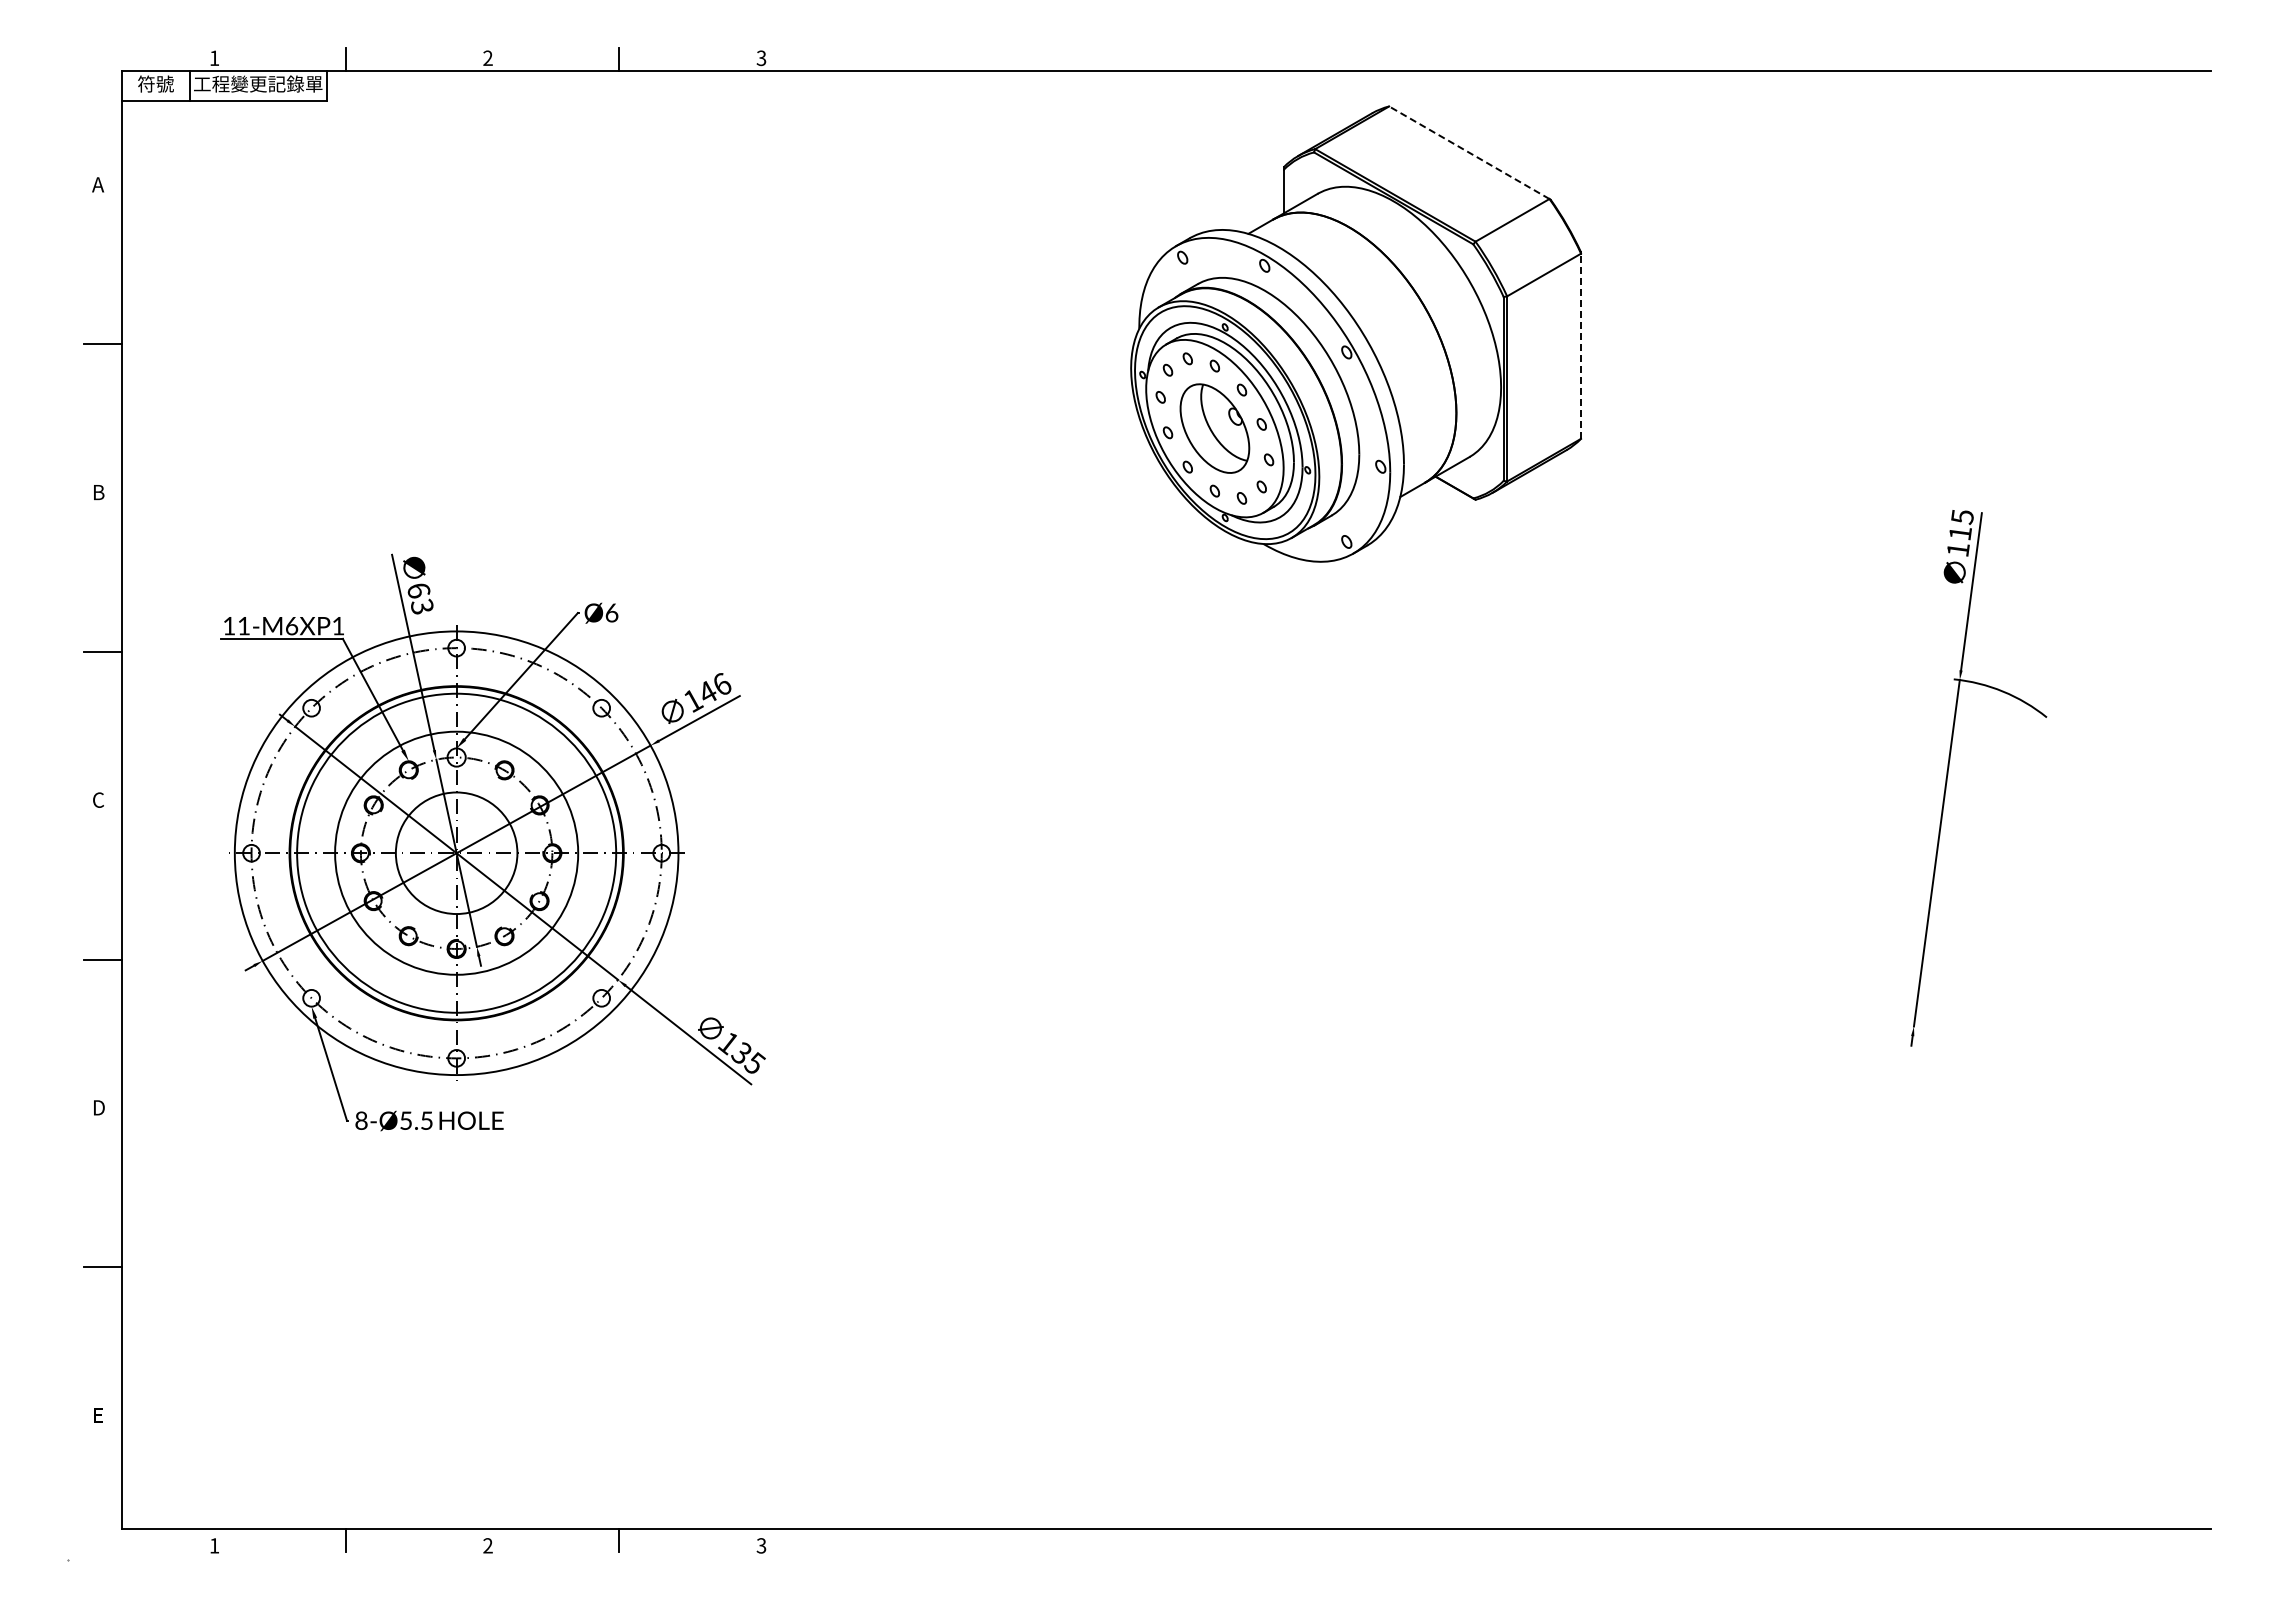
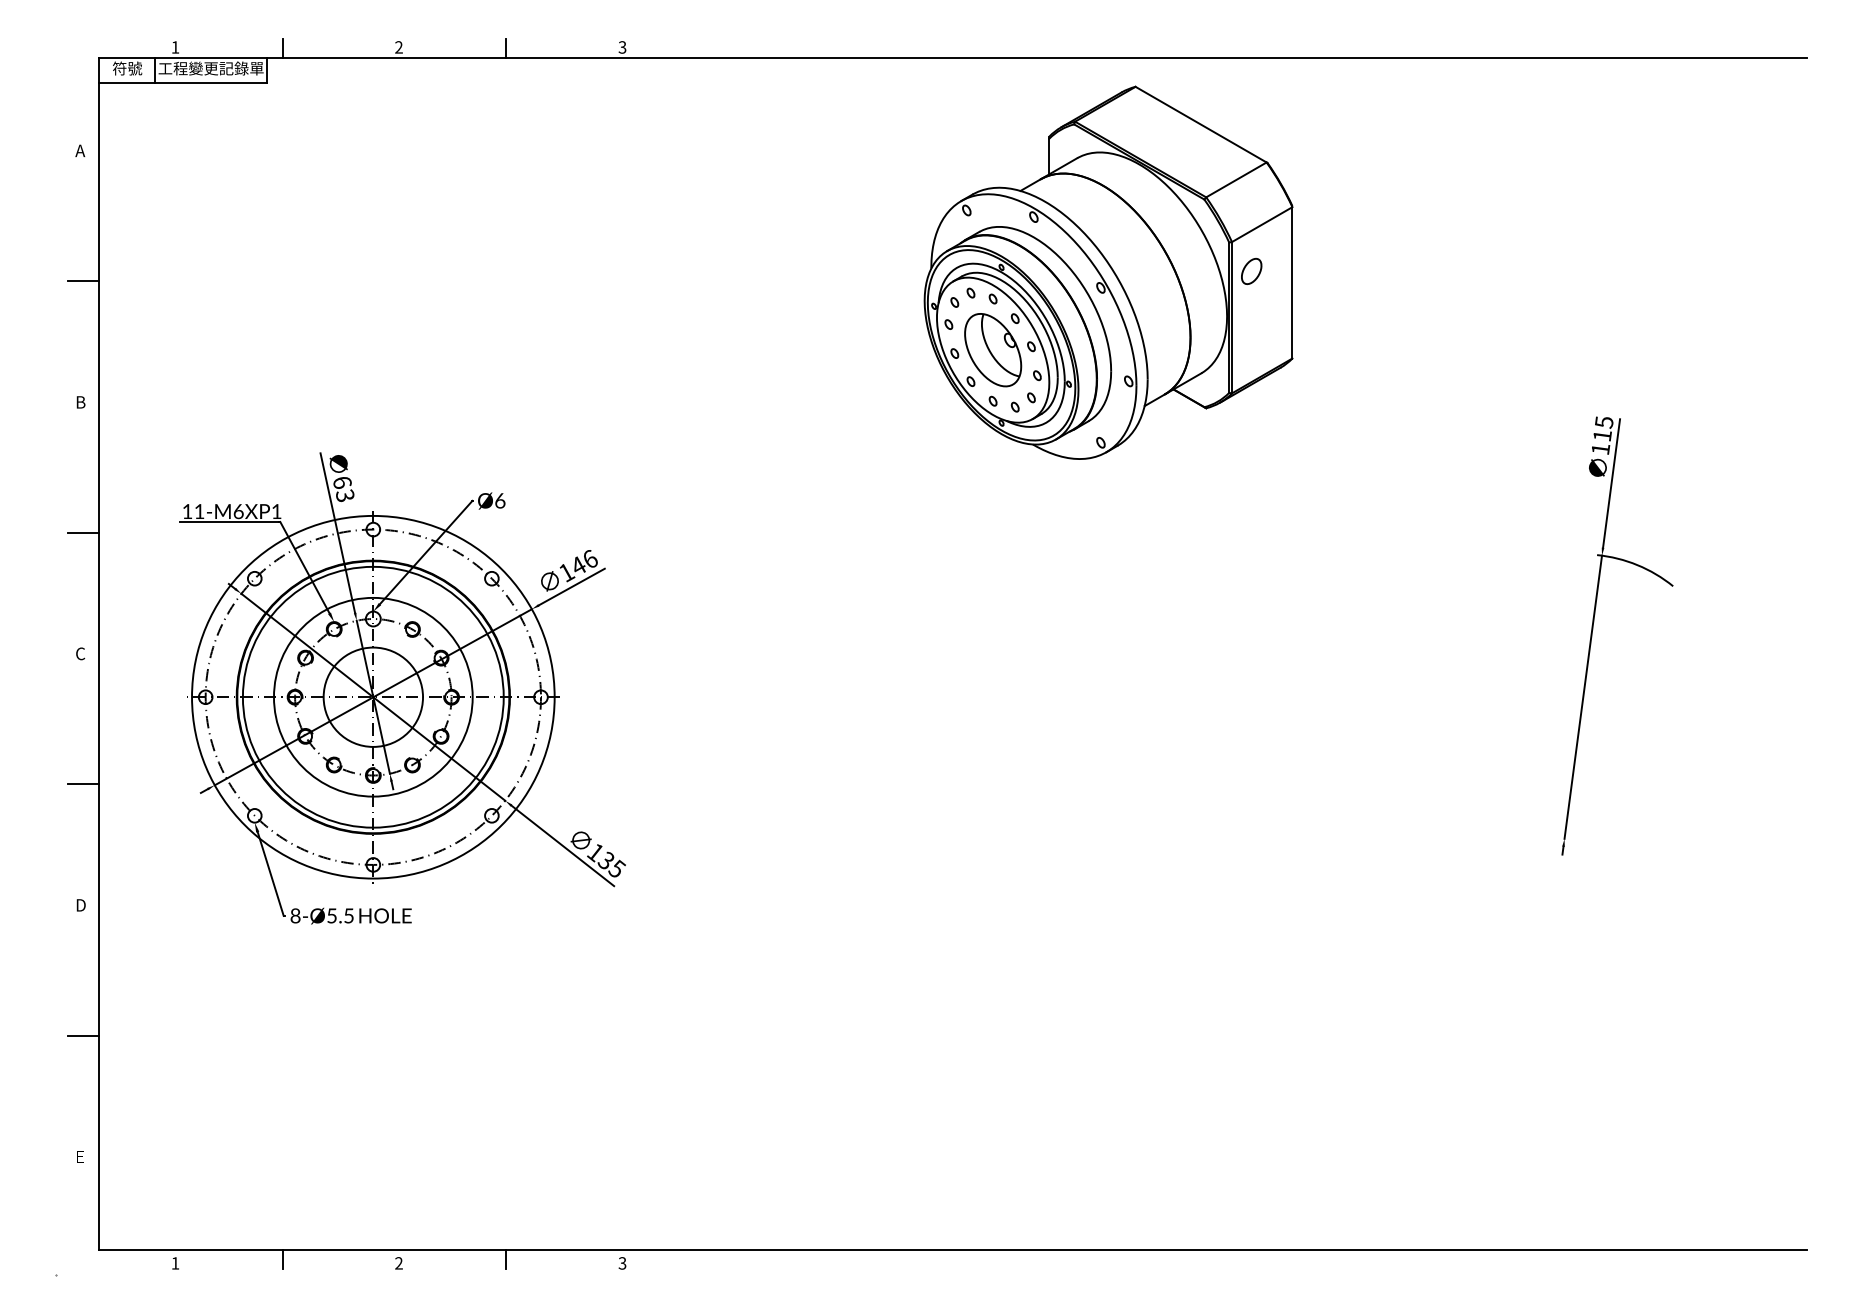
line: (1469, 152) -> (1201, 124), dashed -> solid
part: (1531, 332) -> (1251, 271), added
line: (1581, 346) -> (1292, 283), dashed -> solid

